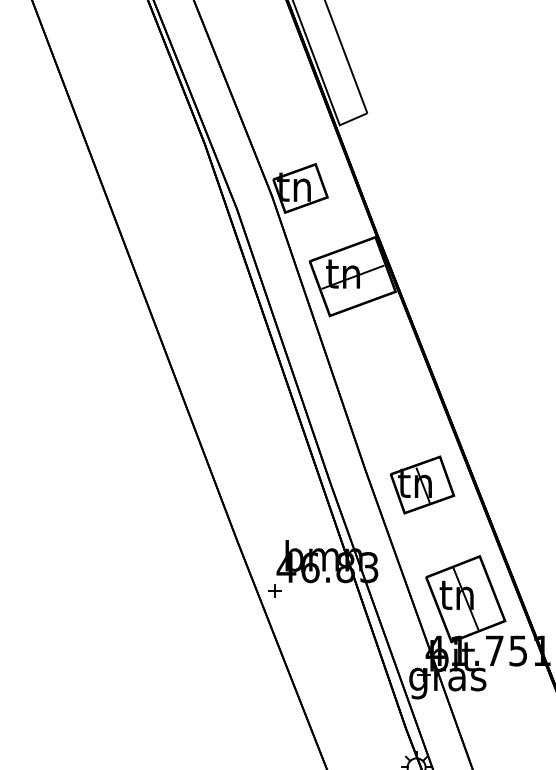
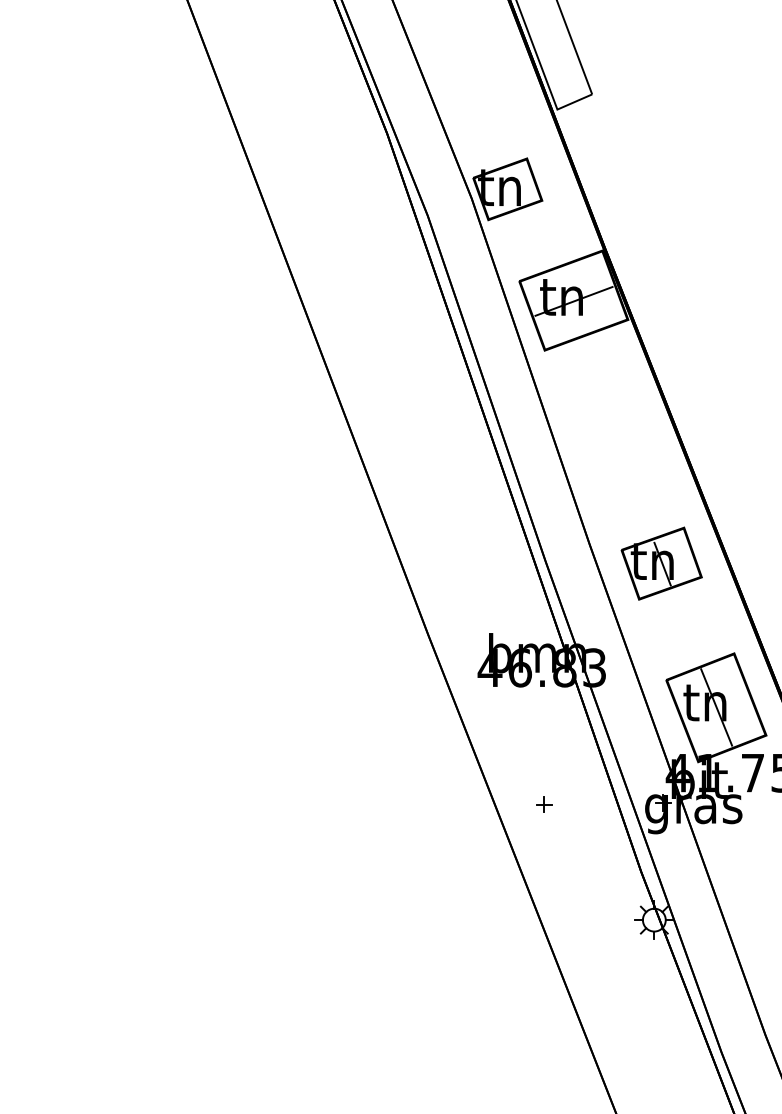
part: (274, 591) -> (544, 804), moved

